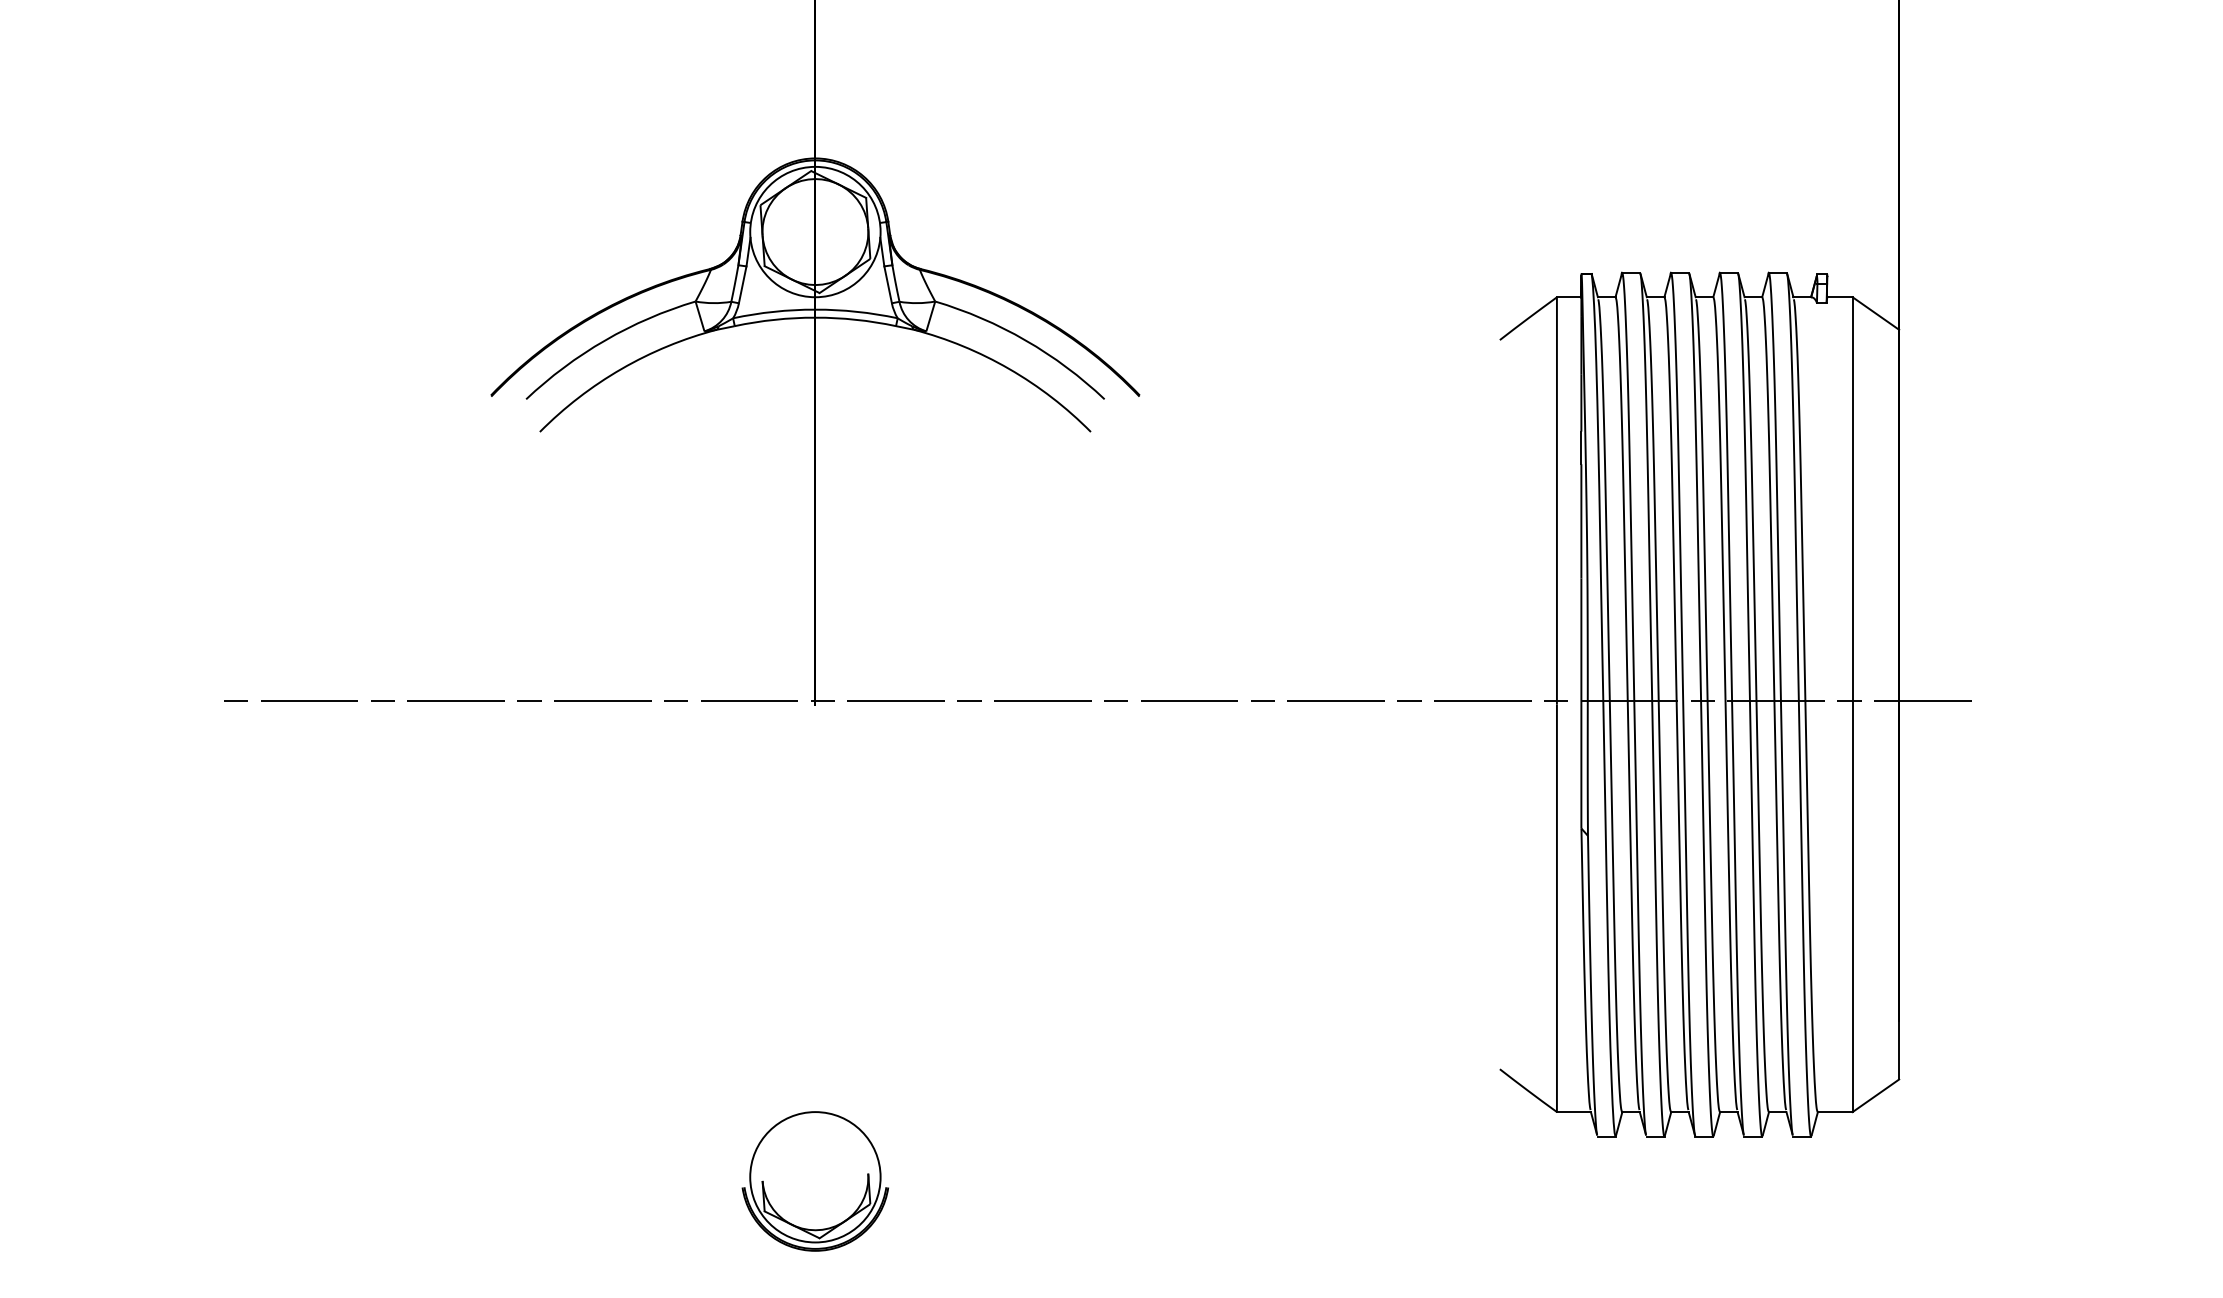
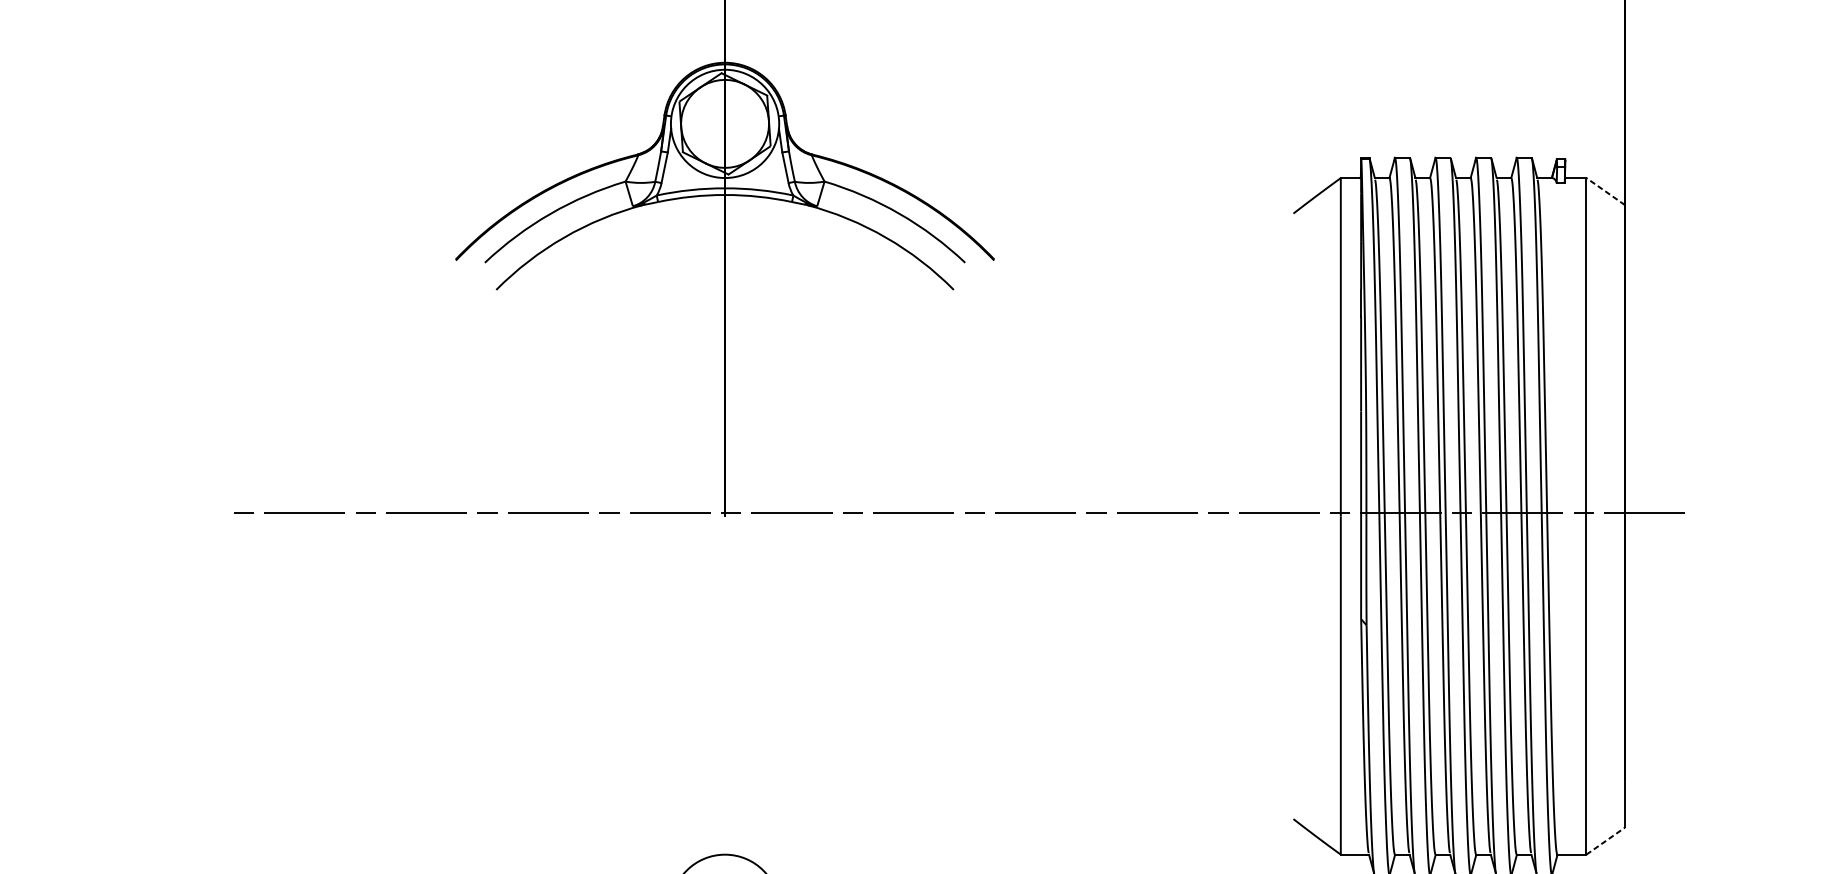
line: (1875, 313) -> (1605, 191), solid -> dashed
line: (1876, 1095) -> (1606, 840), solid -> dashed

